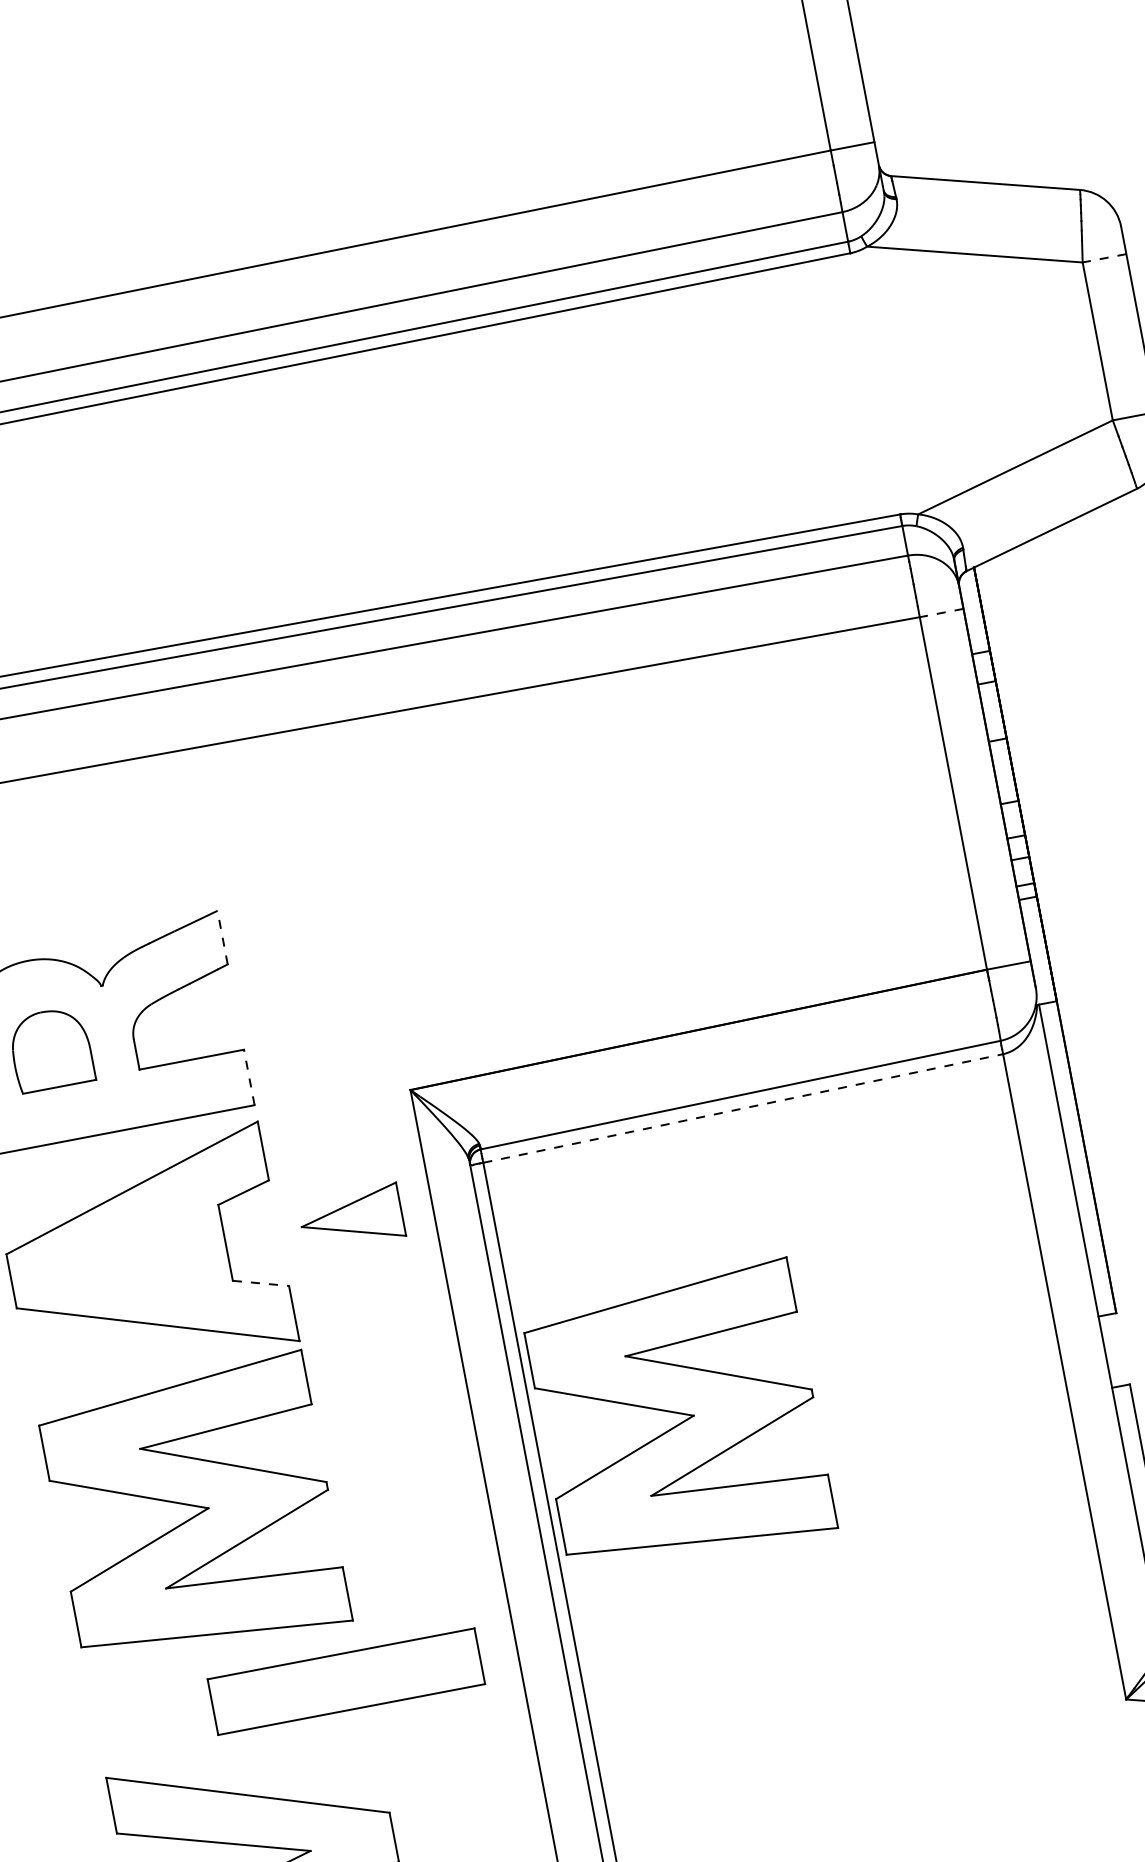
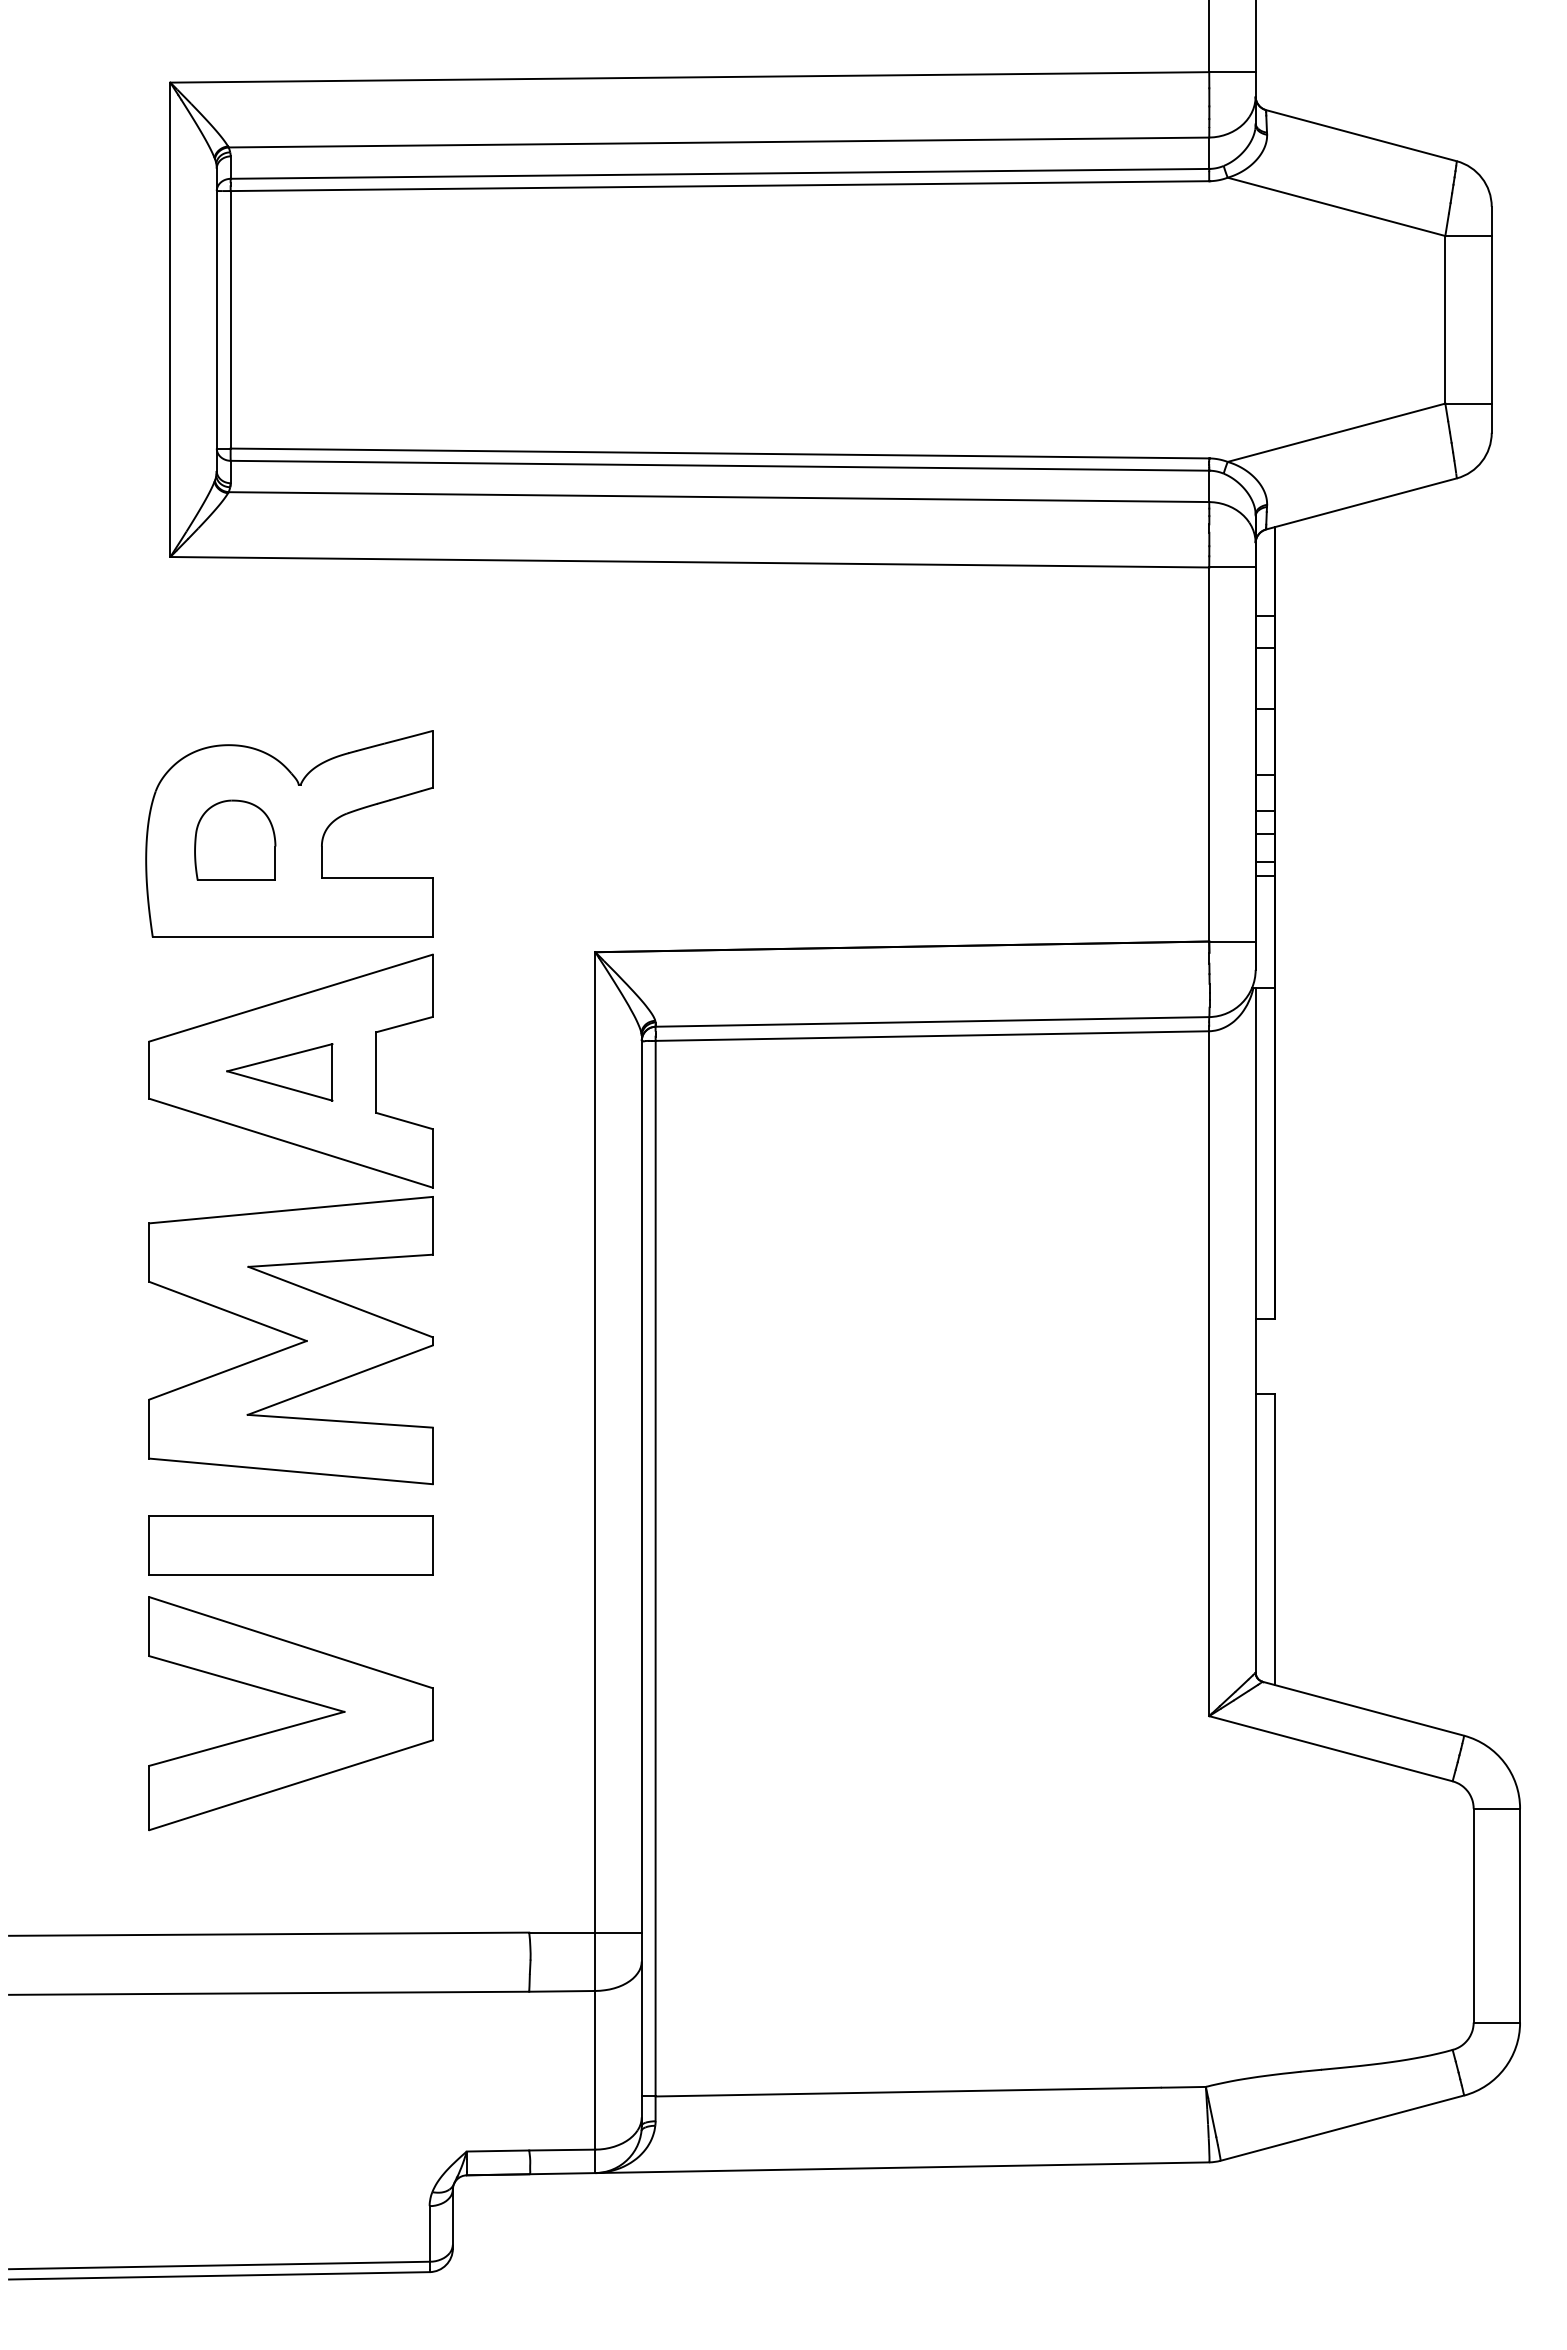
line: (1104, 258) -> (1468, 236), dashed -> solid
line: (940, 613) -> (1231, 567), dashed -> solid
line: (222, 936) -> (432, 758), dashed -> solid
line: (249, 1077) -> (432, 907), dashed -> solid
line: (743, 1108) -> (932, 1036), dashed -> solid
part: (351, 1218) -> (279, 1072), moved
line: (261, 1283) -> (404, 1121), dashed -> solid
part: (678, 1418) -> (805, 1340), removed
part: (345, 1681) -> (290, 1545), moved

